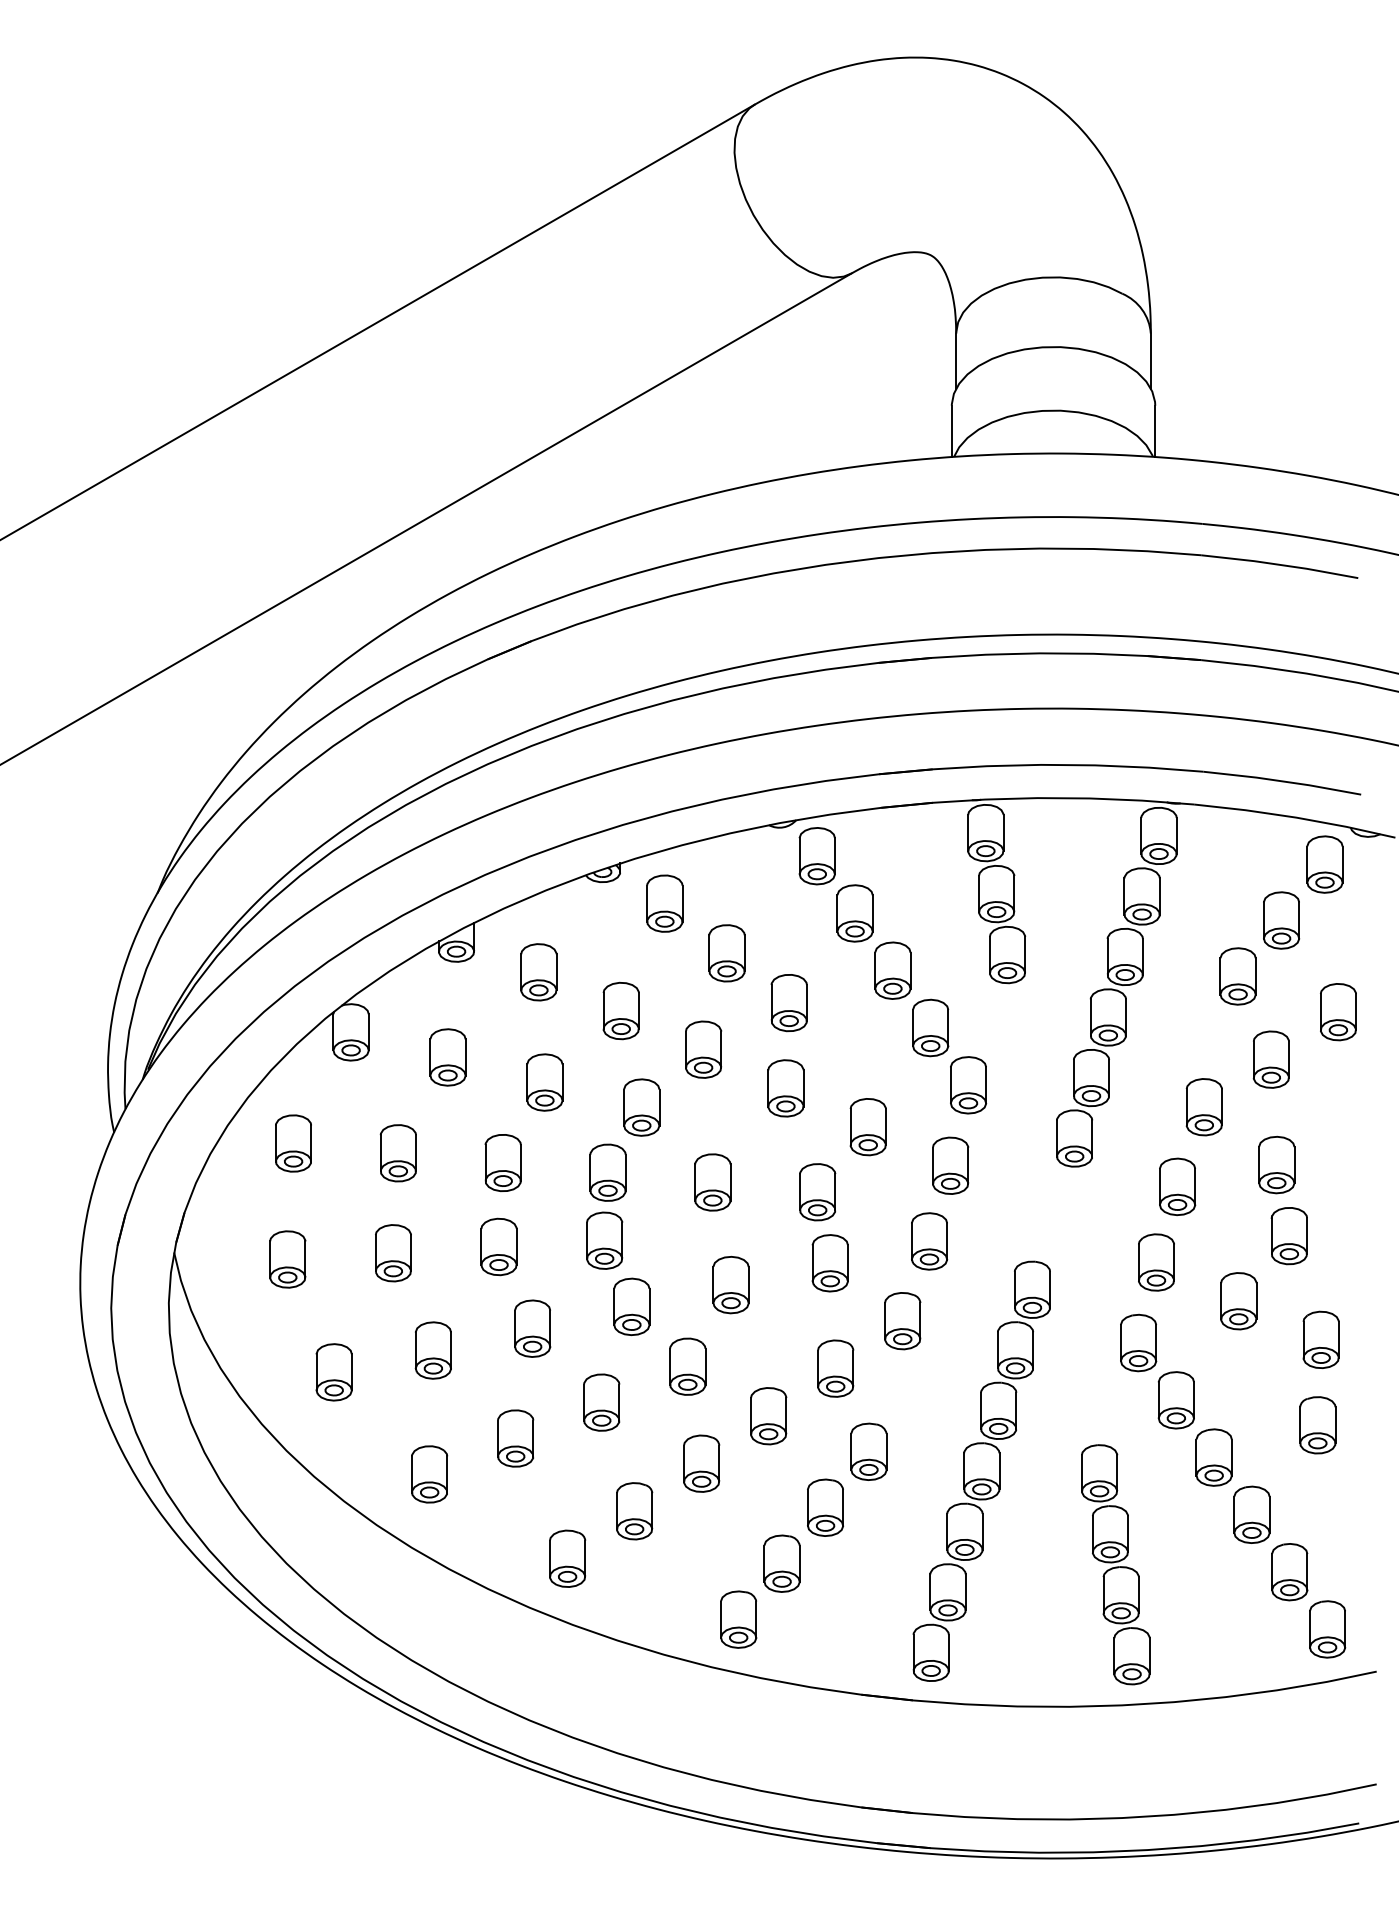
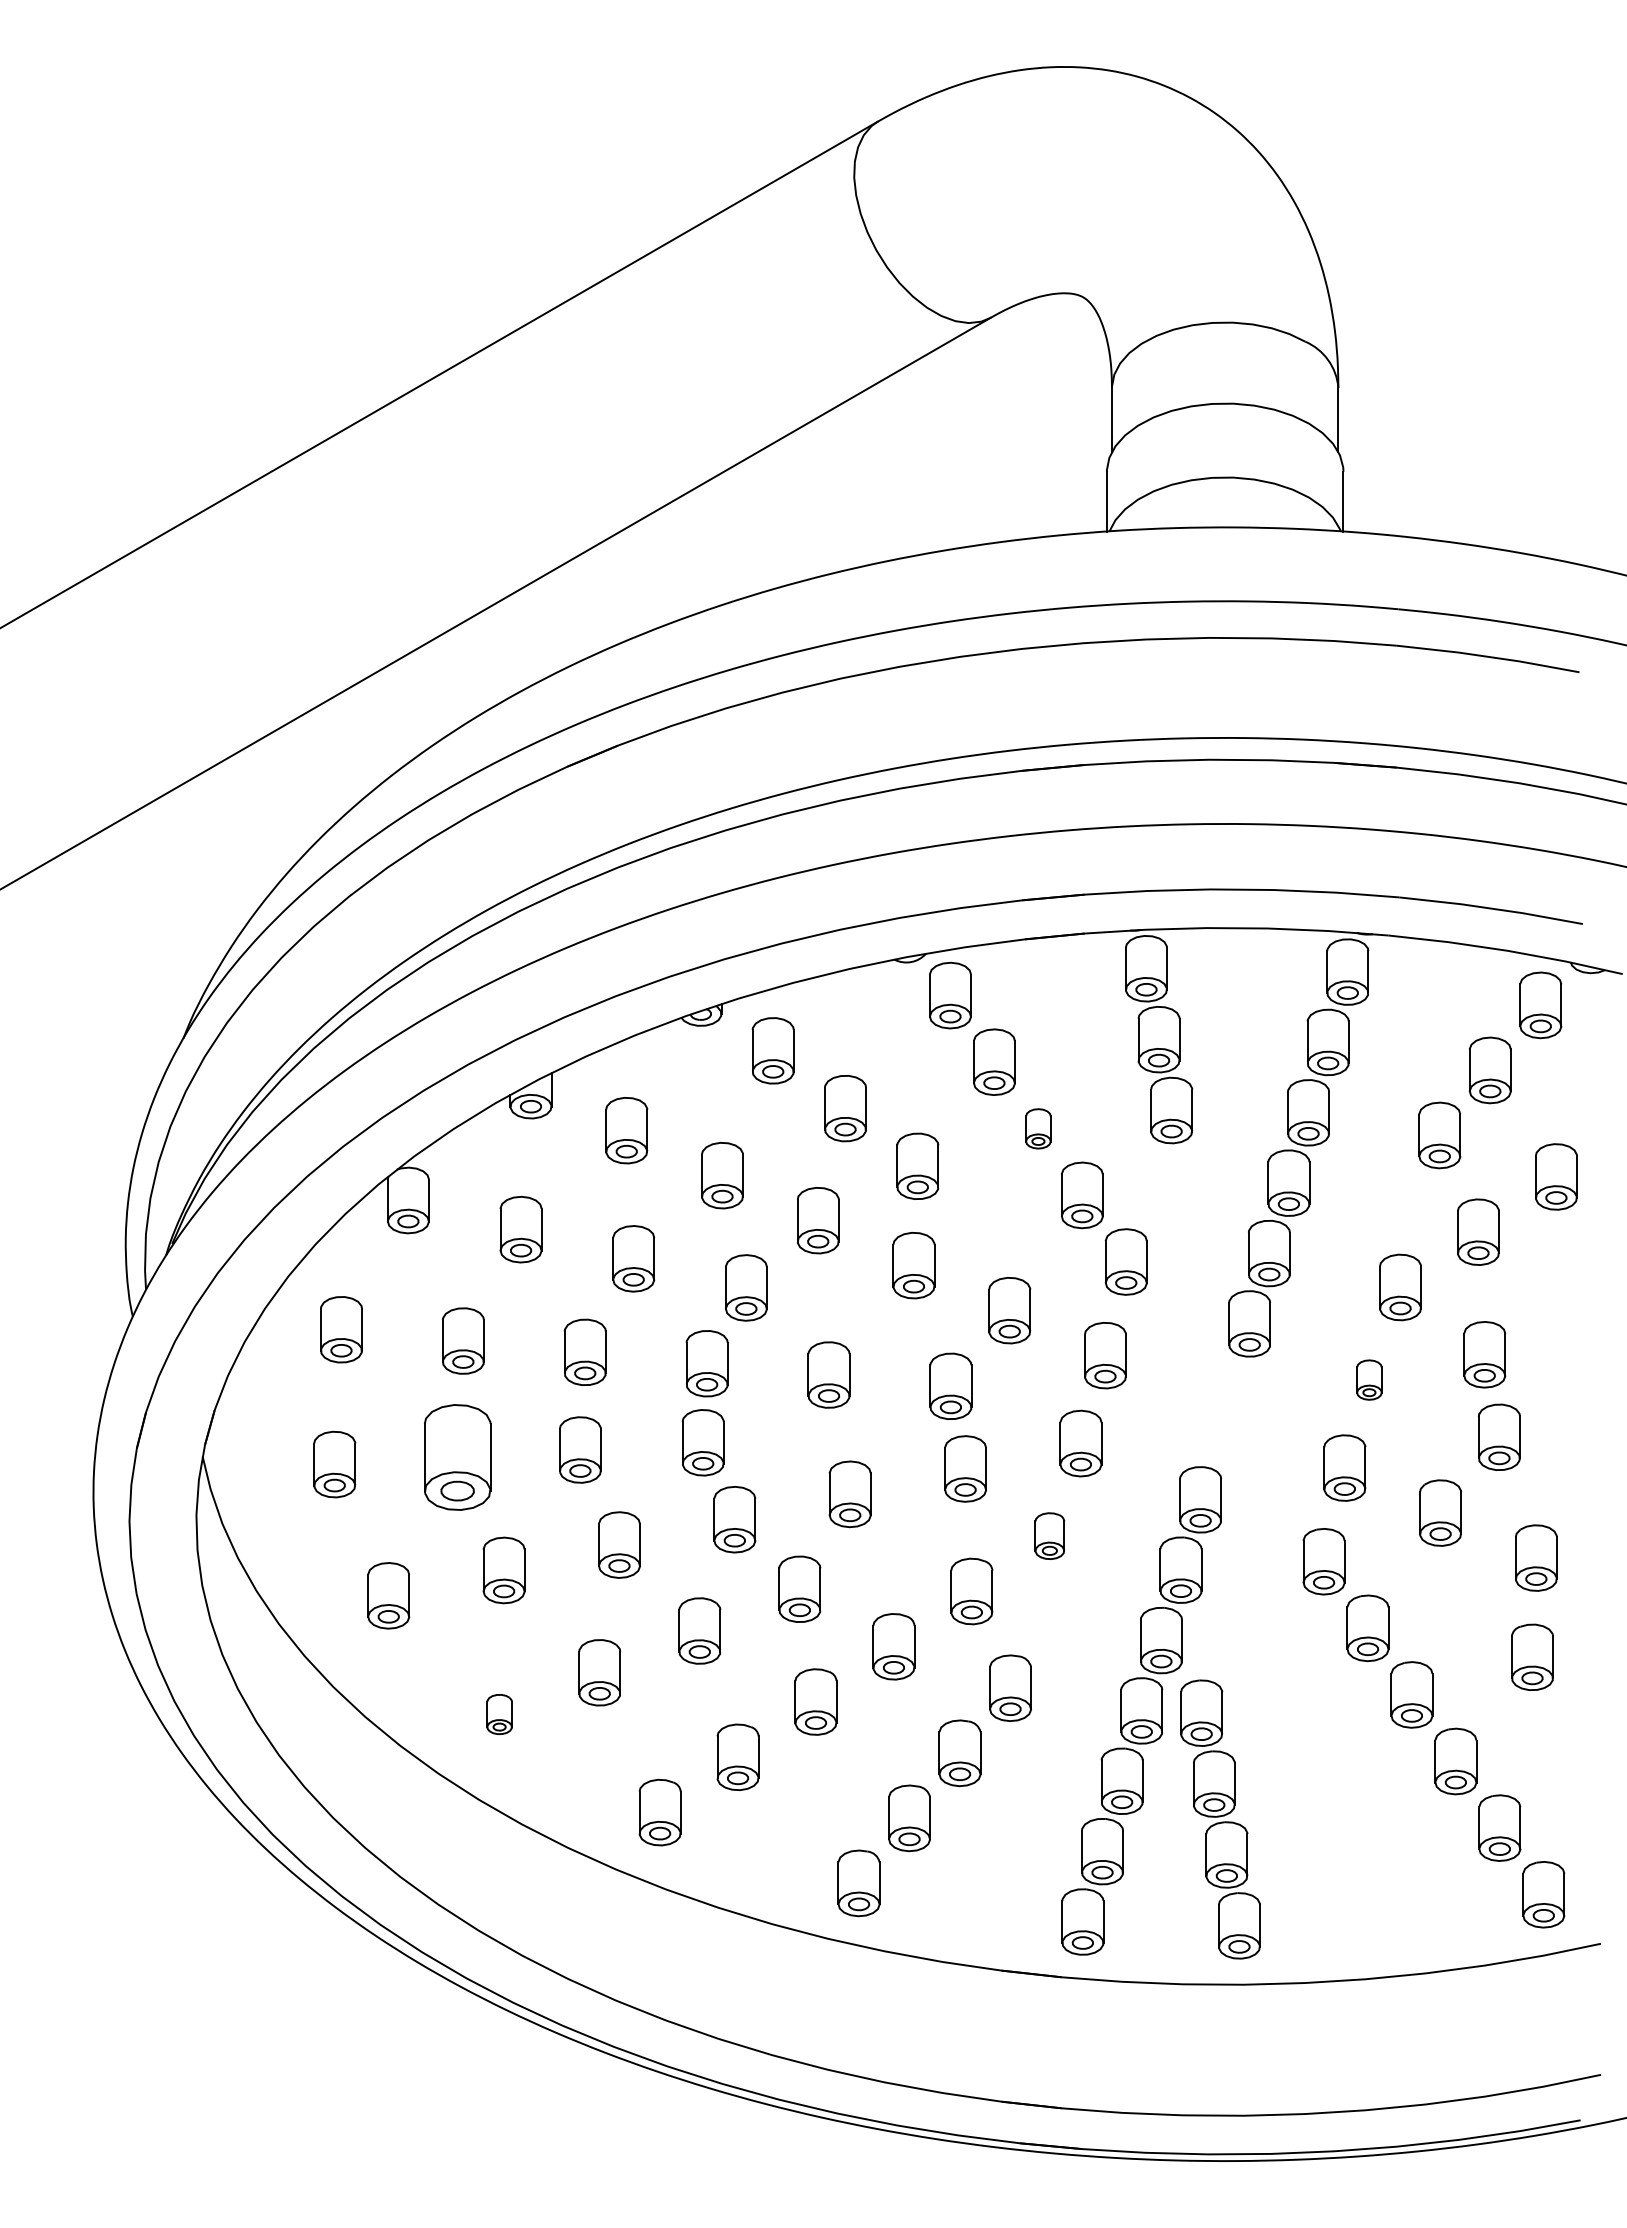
part: (893, 970) -> (1038, 1128), size x0.6
part: (1177, 1186) -> (1369, 1379), size x0.6
part: (393, 1252) -> (457, 1456), size x1.6
part: (902, 1320) -> (1049, 1535), size x0.7
part: (429, 1474) -> (499, 1714), size x0.6
part: (1115, 1564) -> (1220, 1819), moved

